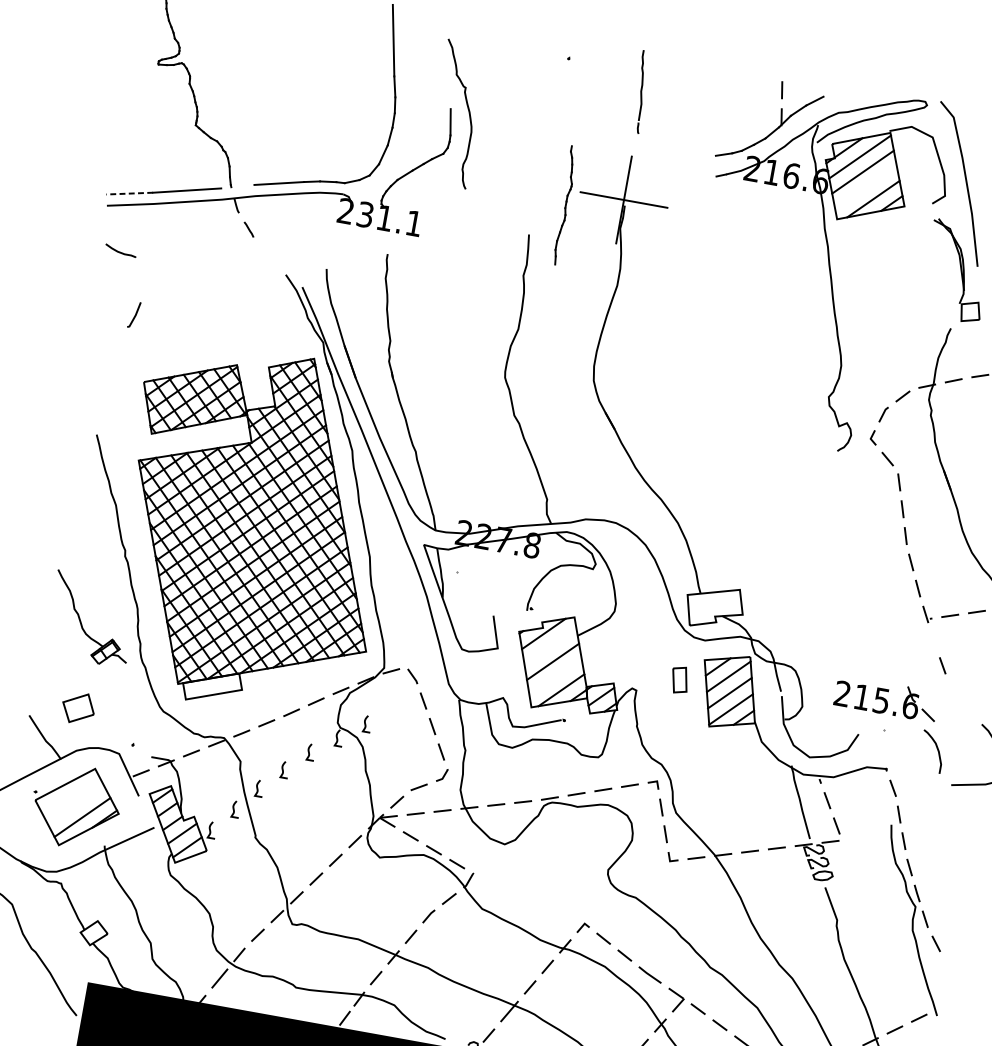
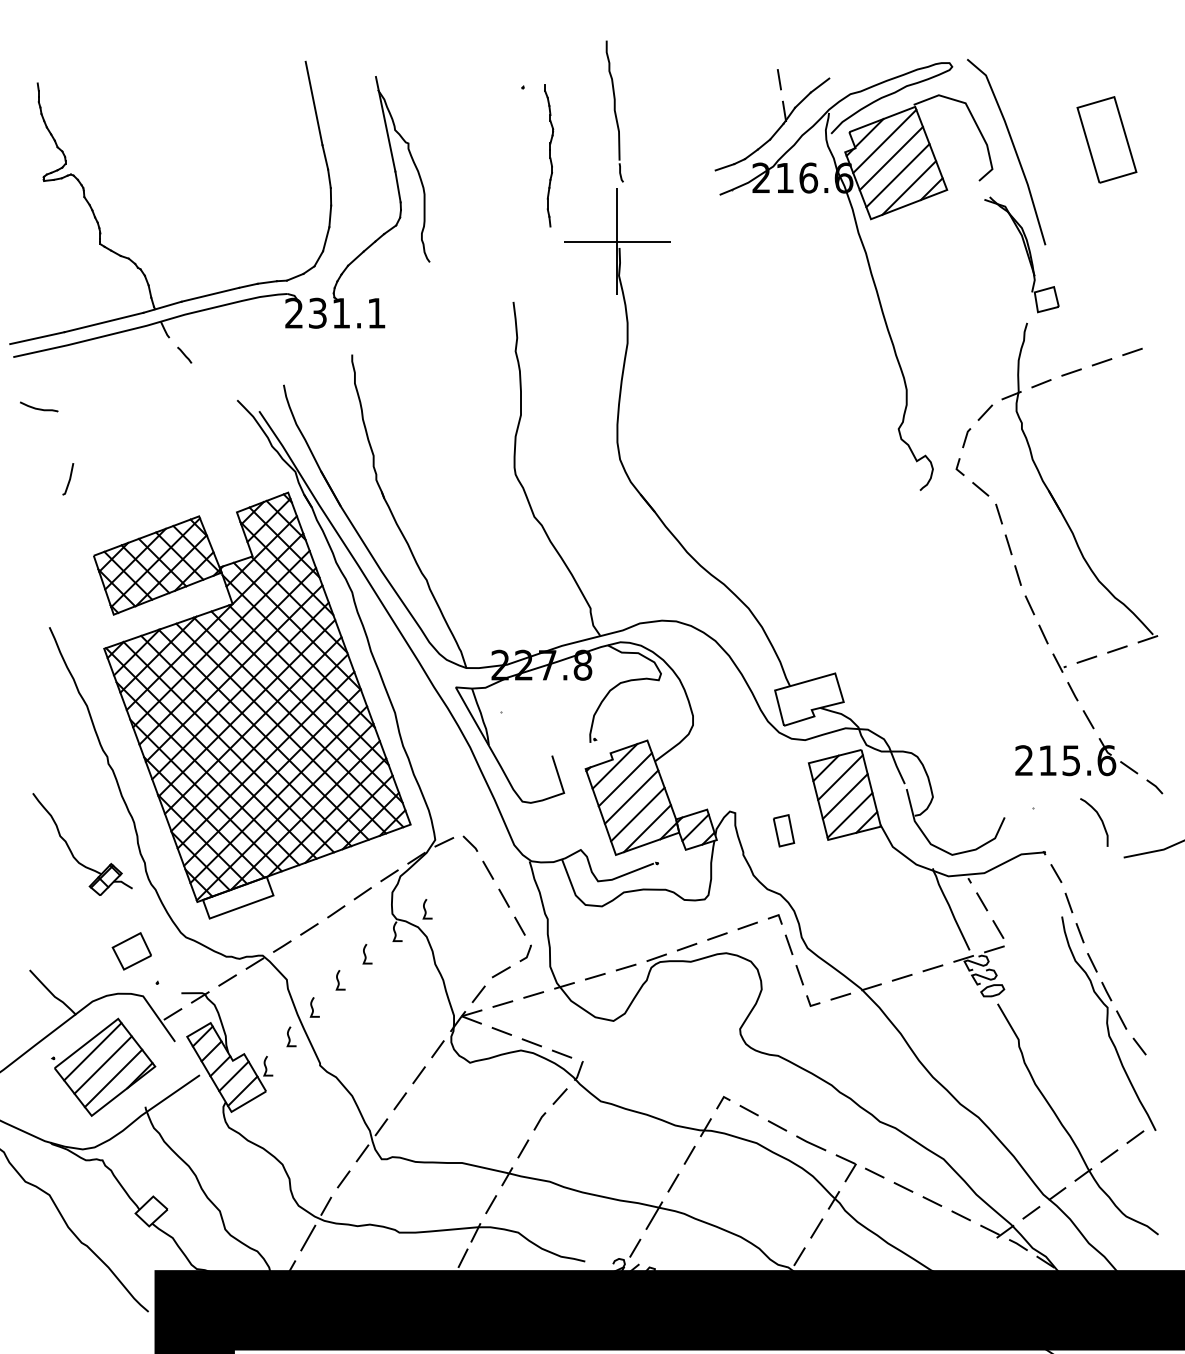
line: (449, 67) -> (385, 123), added
part: (640, 91) -> (614, 111), size x1.43
line: (237, 186) -> (162, 306), added
line: (865, 187) -> (897, 175), added
line: (129, 193) -> (37, 338), dashed -> solid
part: (564, 205) -> (549, 155), moved
line: (933, 640) -> (1072, 691), added
line: (549, 646) -> (624, 779), added
line: (555, 677) -> (637, 814), added
part: (680, 679) -> (784, 830), moved
part: (886, 699) -> (1076, 757), moved
part: (78, 708) -> (131, 951), moved
line: (69, 792) -> (92, 1051), added
line: (75, 804) -> (102, 1064), added

